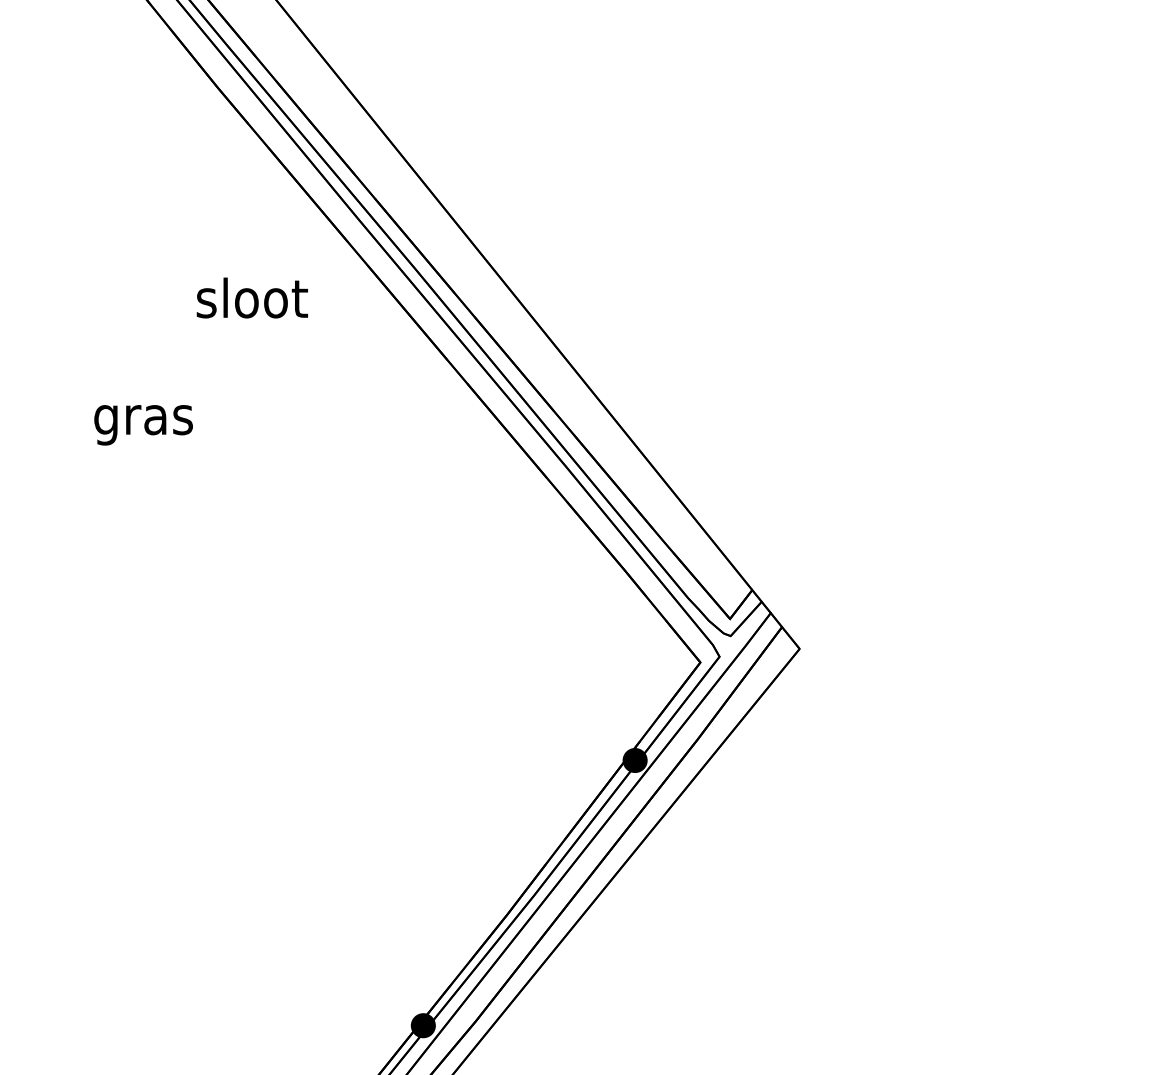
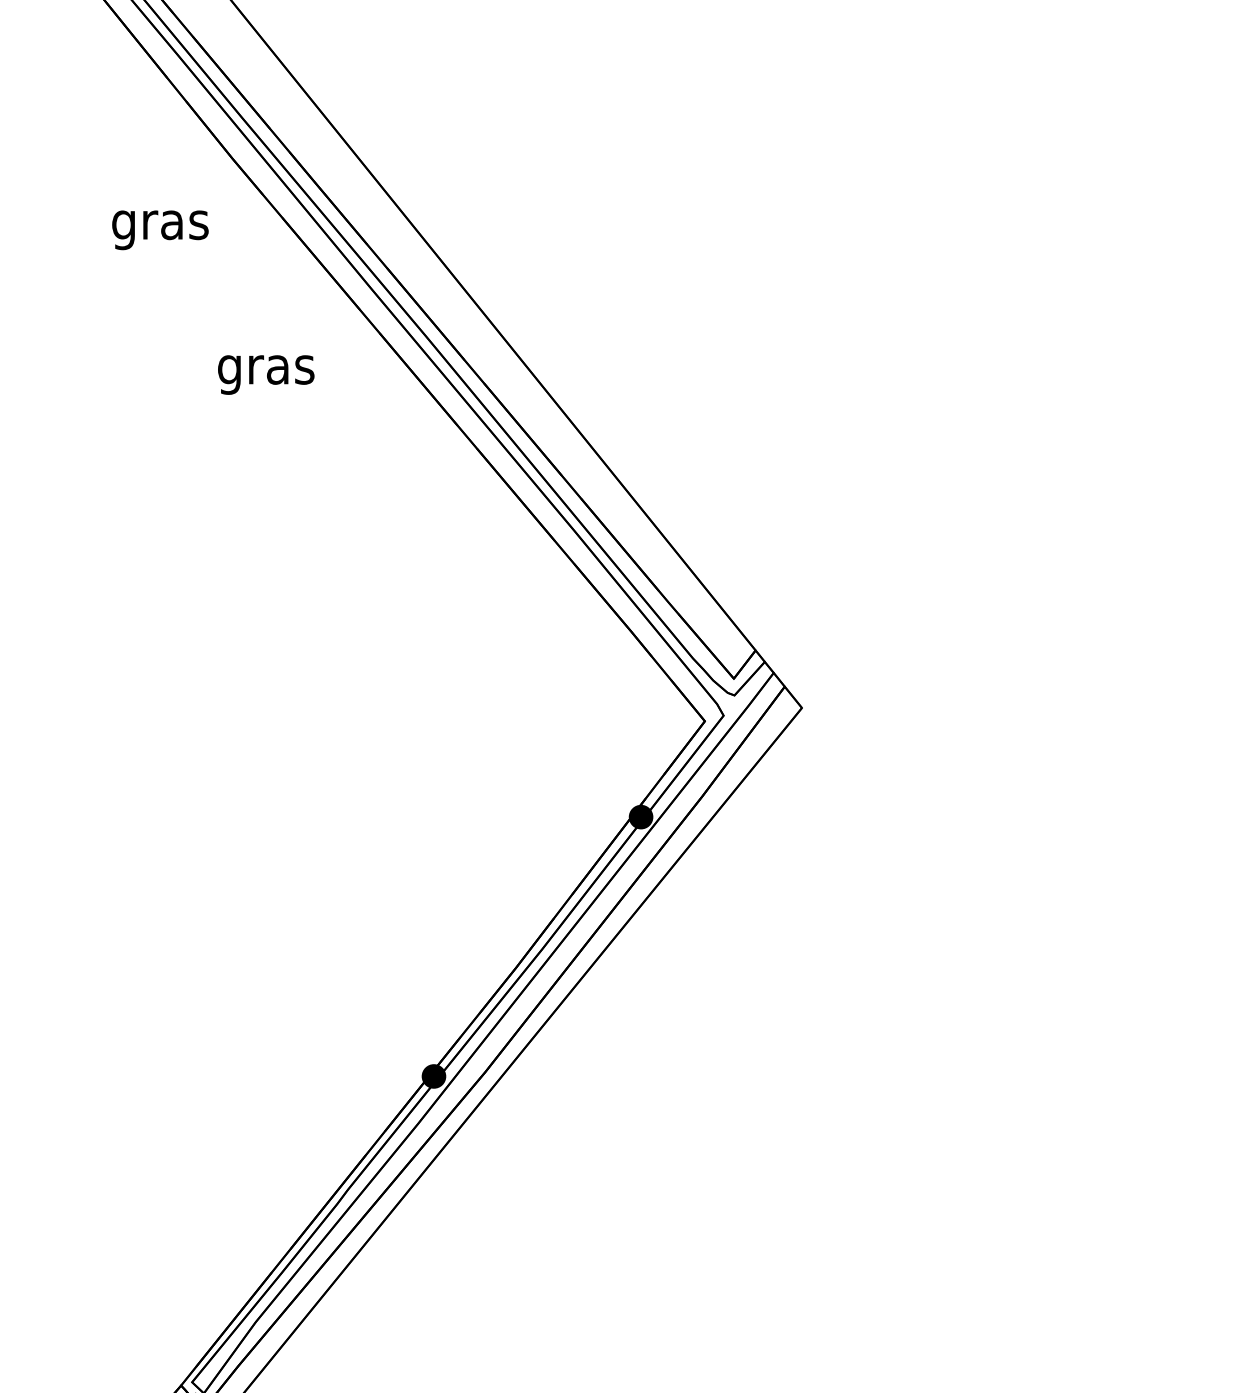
text: (252, 302) -> (266, 369), sloot -> gras
text: (143, 425) -> (160, 230), moved

